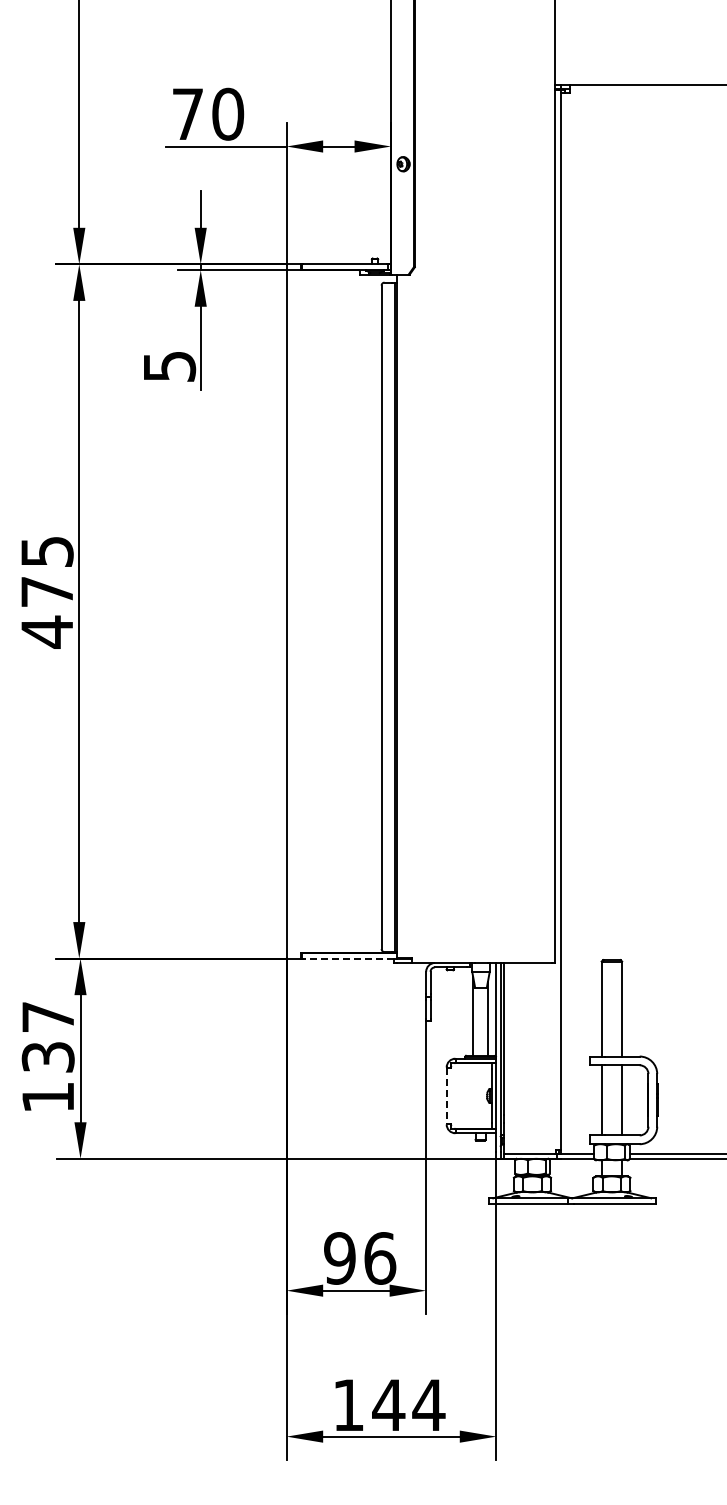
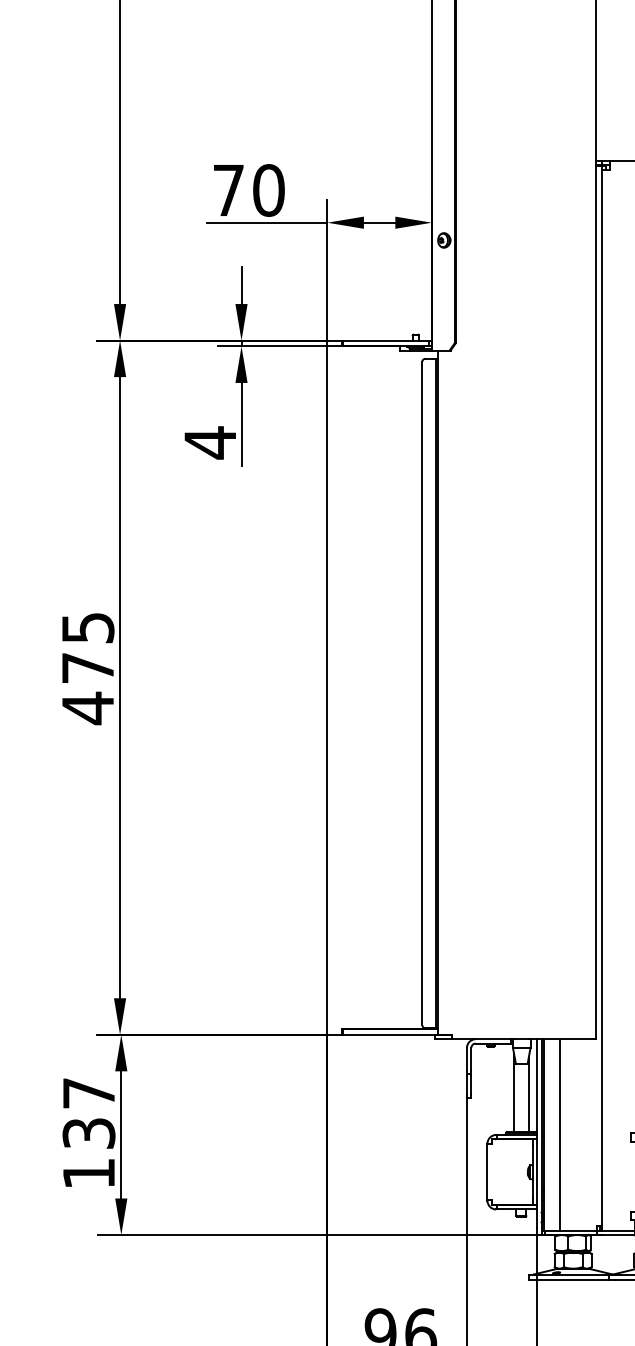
text: (170, 366) -> (211, 442), 5 -> 4
line: (348, 958) -> (389, 1034), dashed -> solid
line: (519, 1058) -> (560, 1134), added
line: (446, 1096) -> (487, 1172), dashed -> solid

